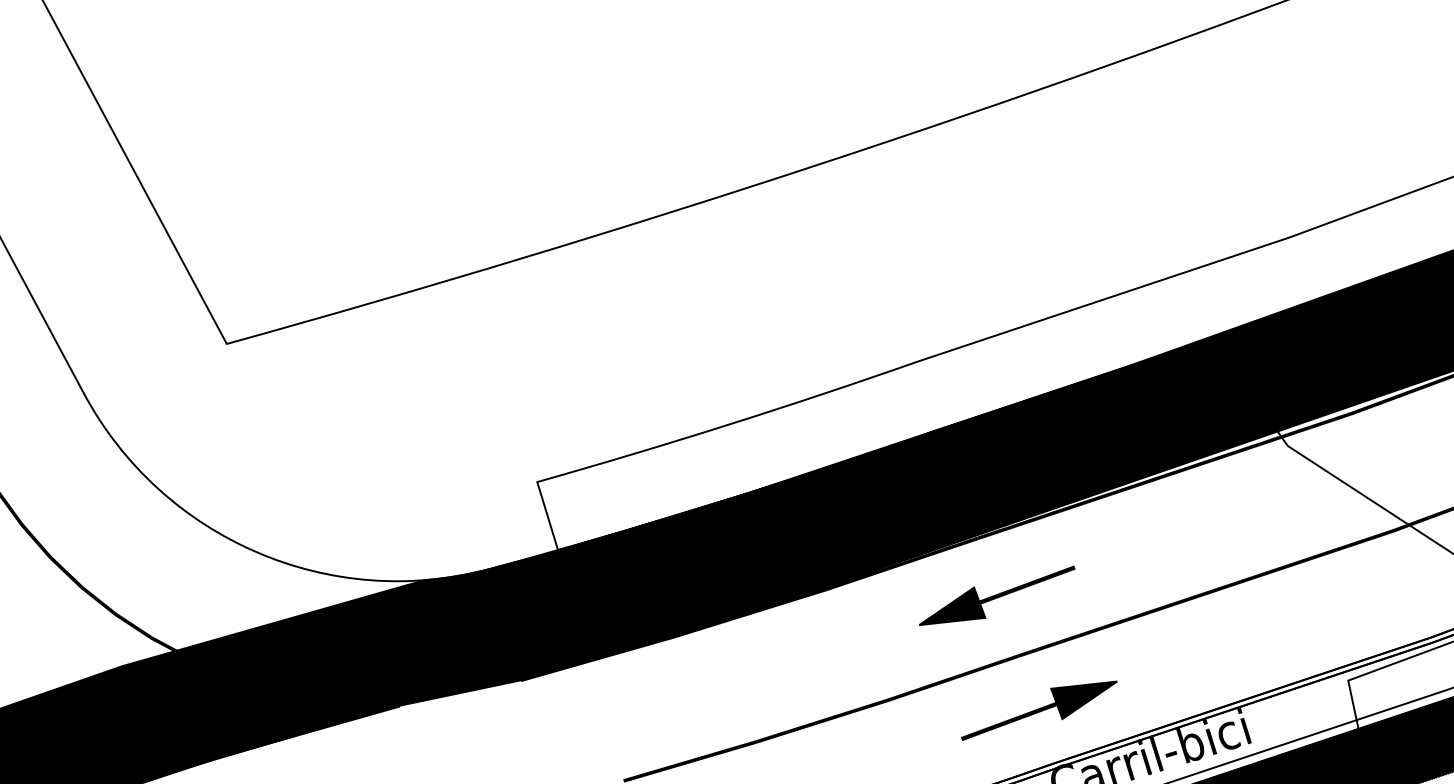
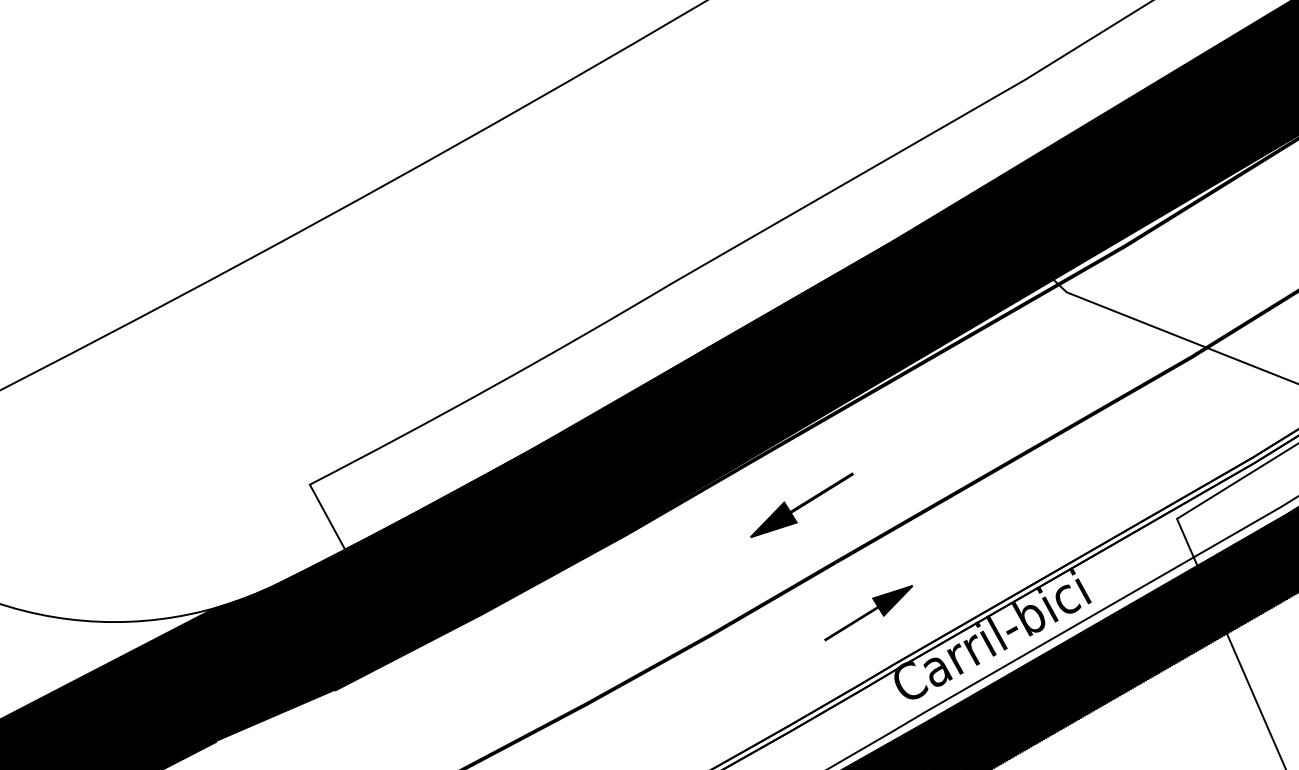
part: (997, 595) -> (802, 504), size x0.7
part: (1039, 710) -> (868, 613), size x0.6

